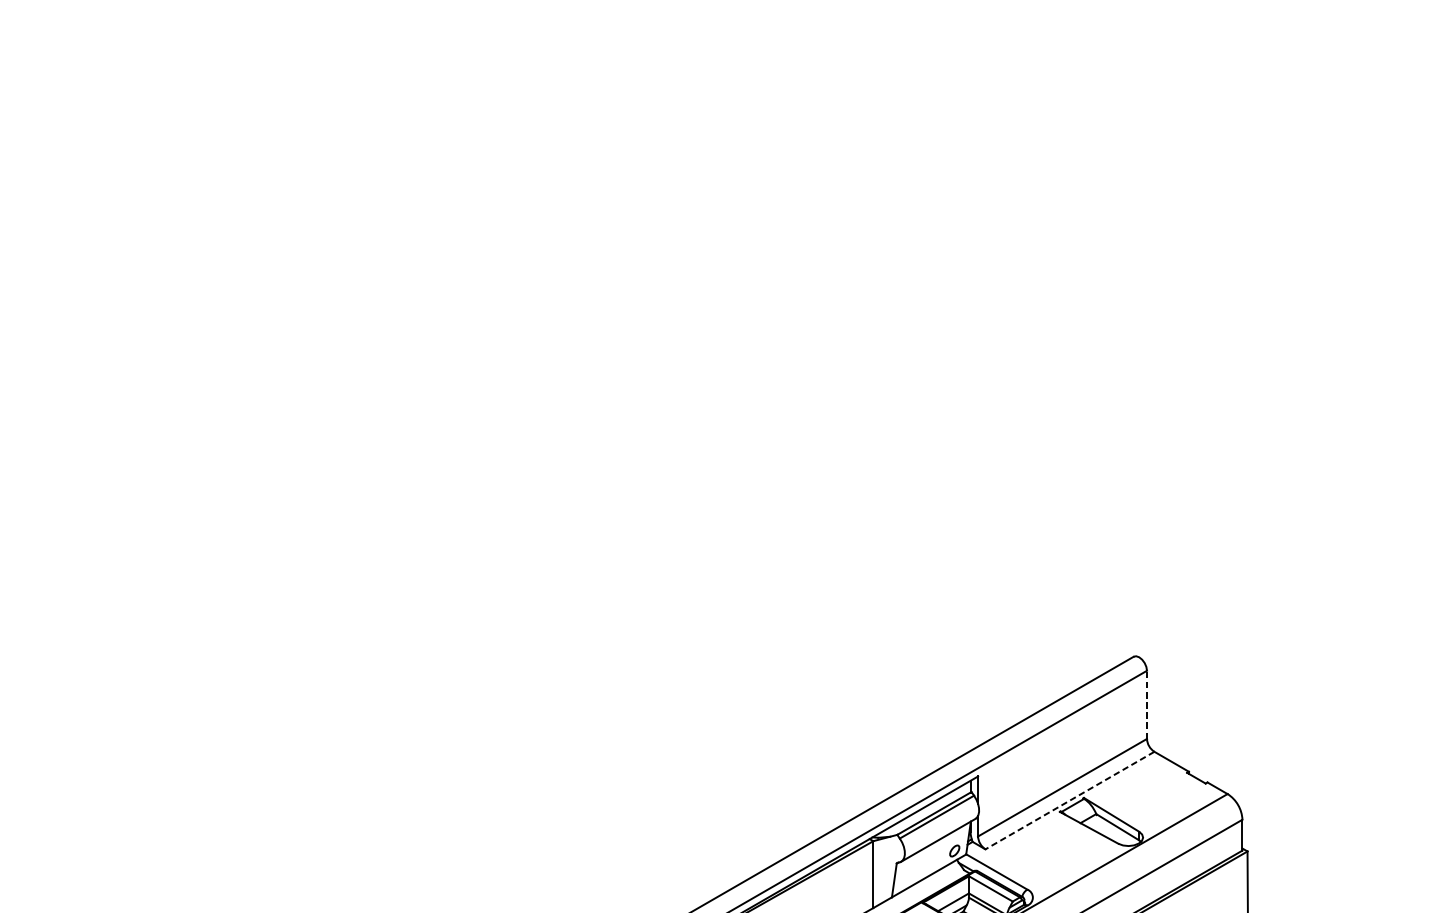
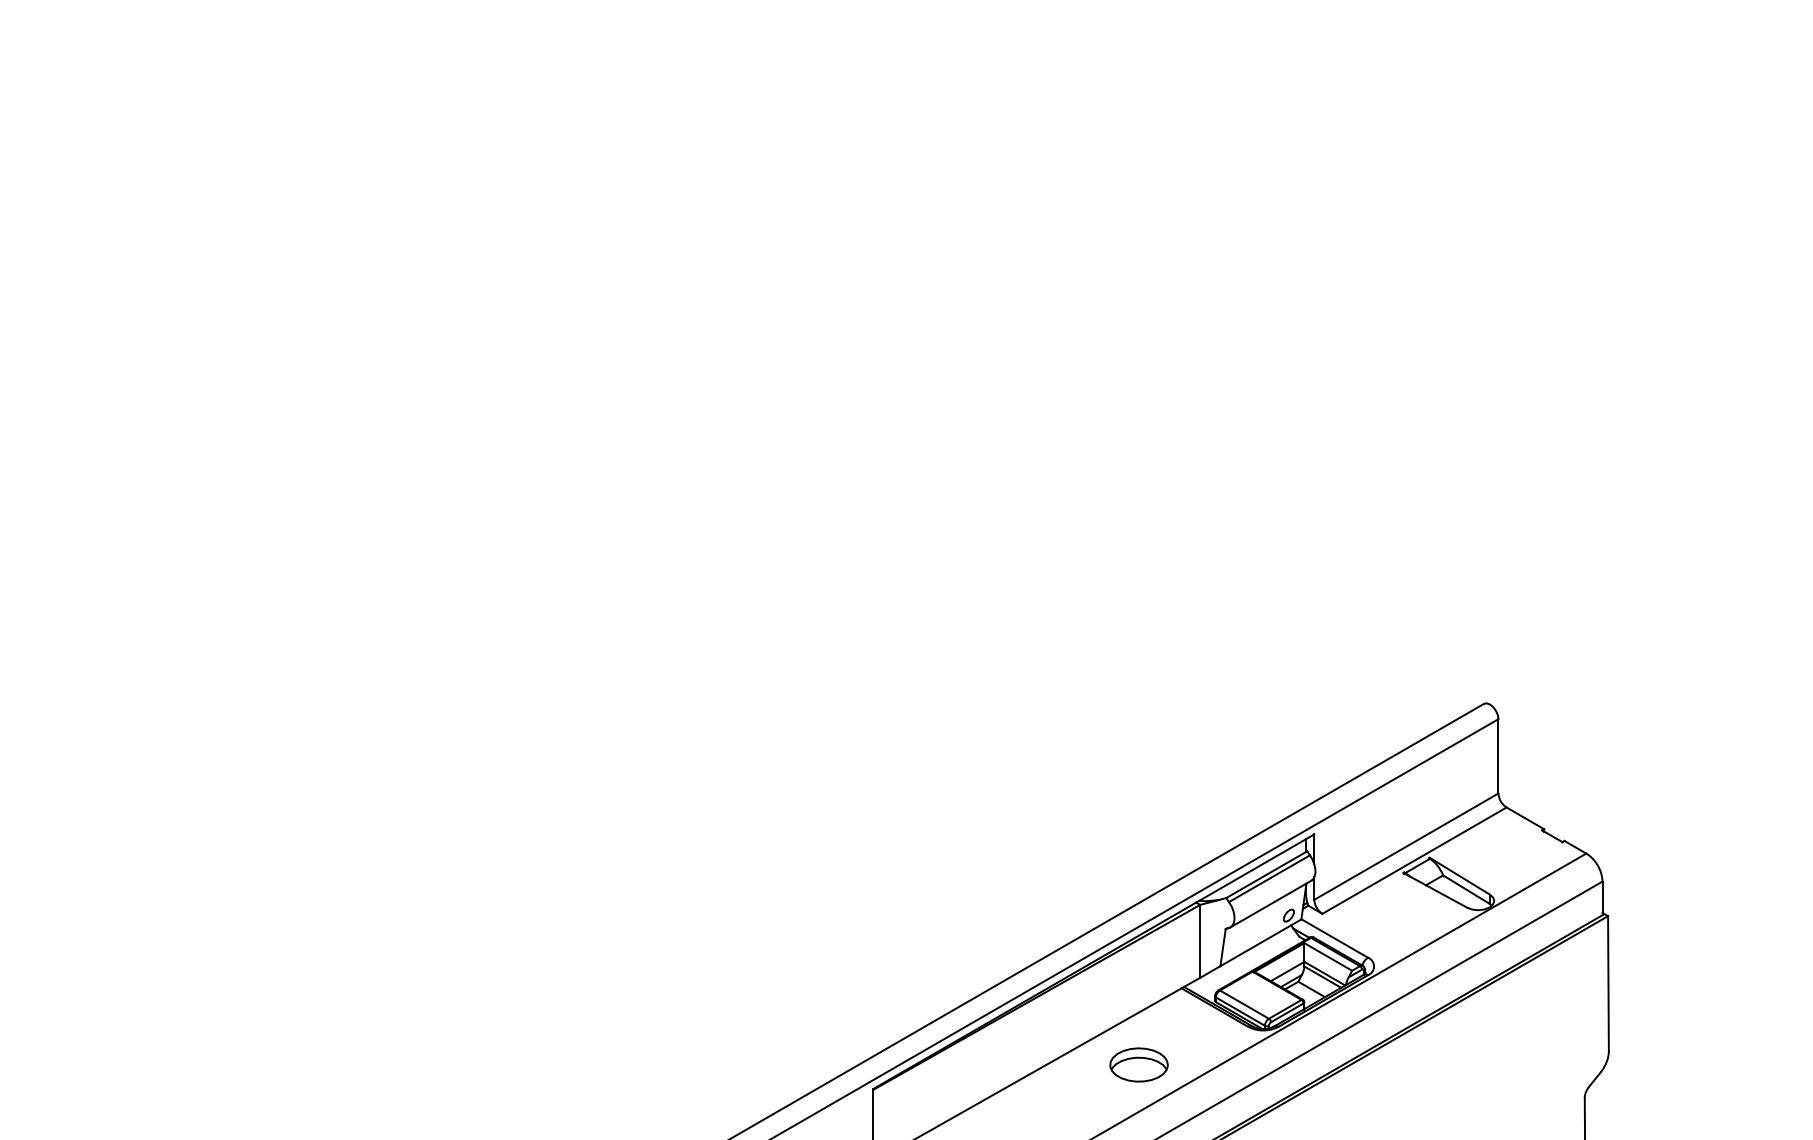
line: (1147, 704) -> (1498, 755), dashed -> solid
line: (1069, 800) -> (1414, 860), dashed -> solid

